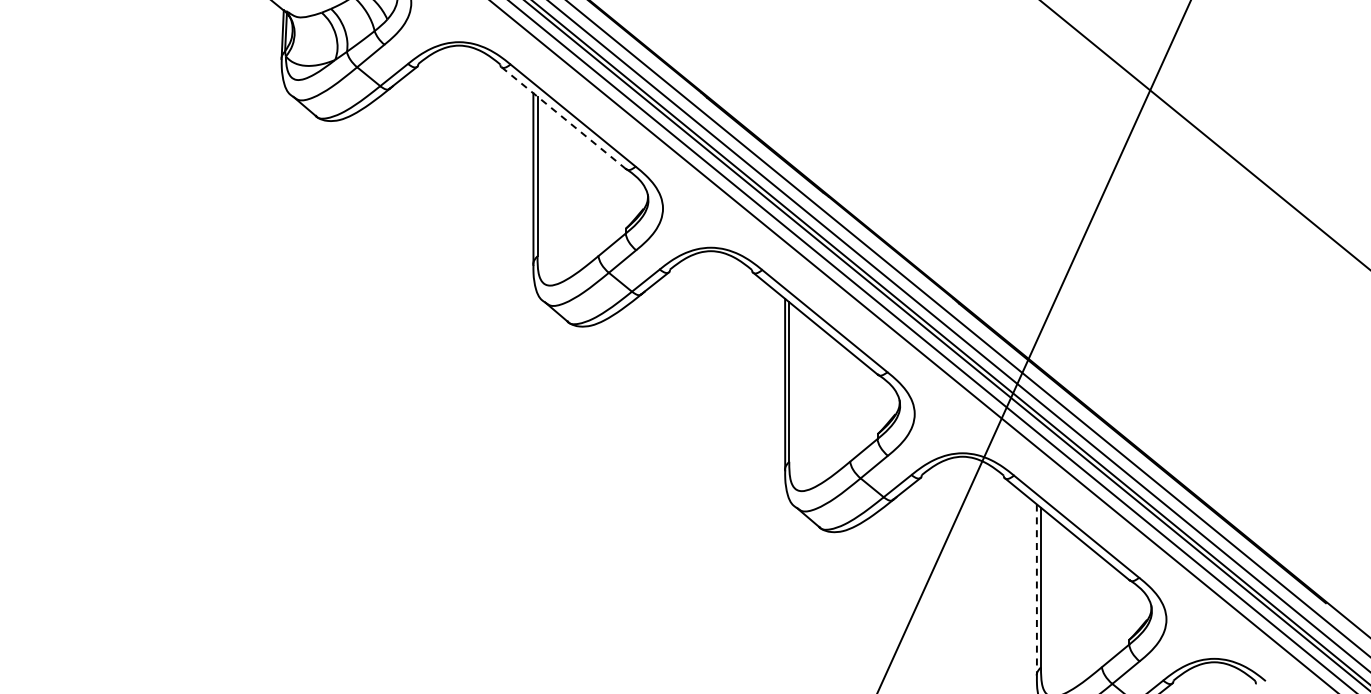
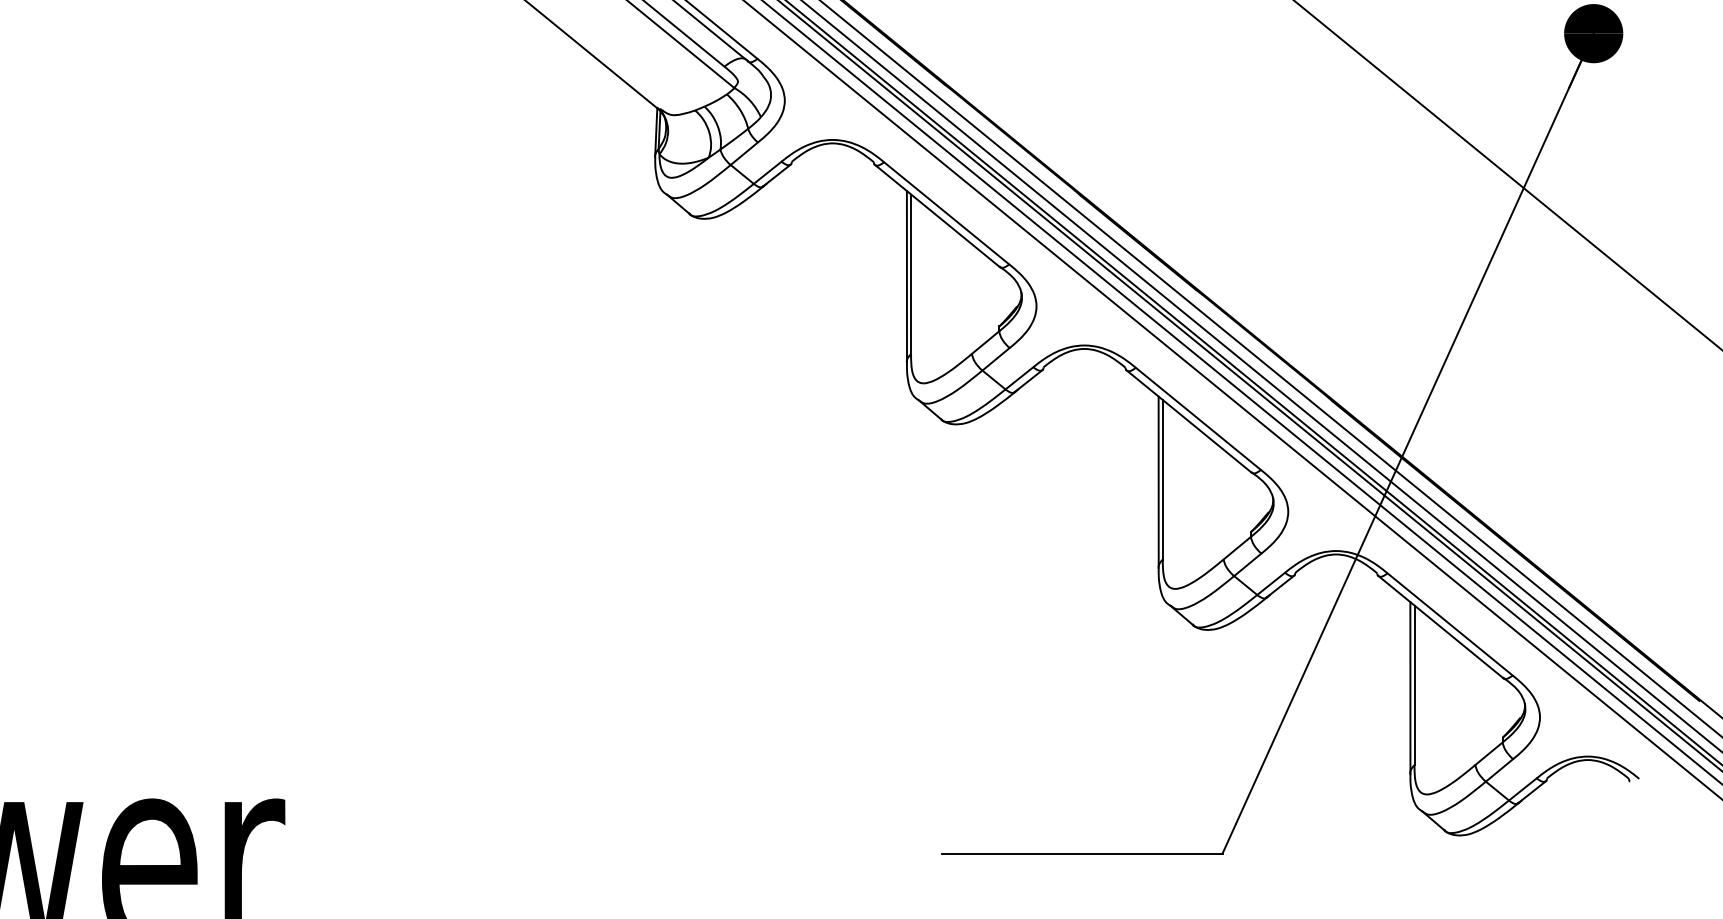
line: (563, 118) -> (937, 216), dashed -> solid
line: (1036, 589) -> (1410, 687), dashed -> solid

